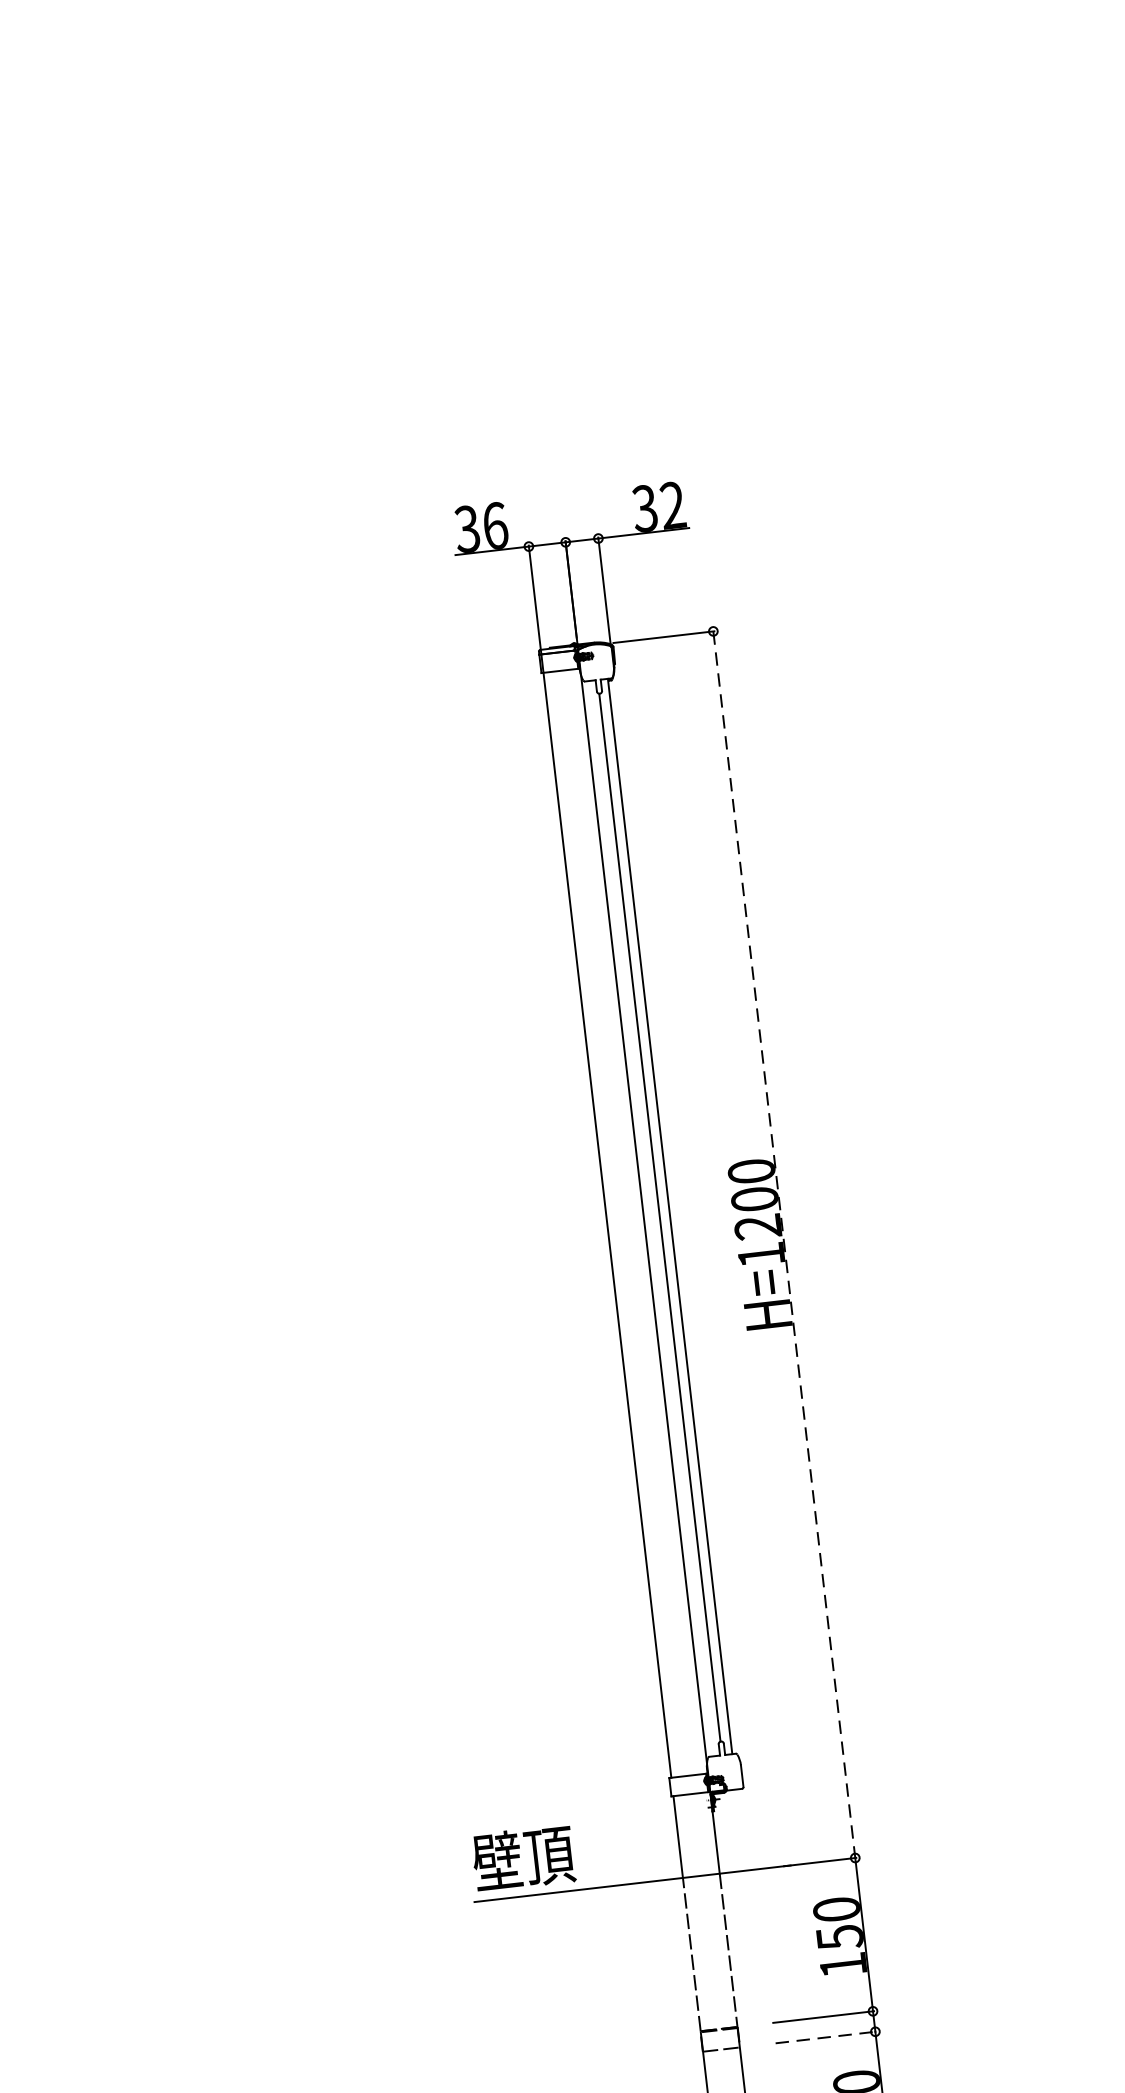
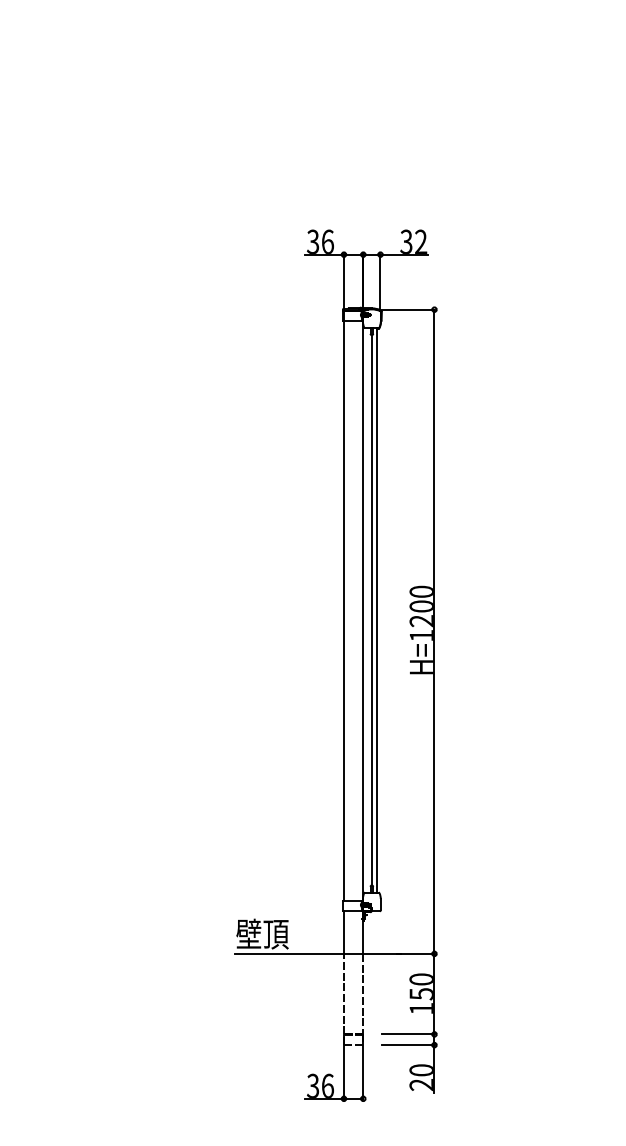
line: (784, 1246) -> (434, 632), dashed -> solid
line: (827, 2037) -> (409, 1045), dashed -> solid

